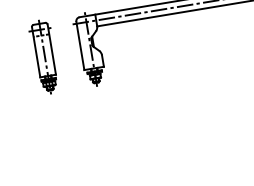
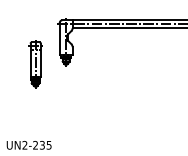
part: (44, 57) -> (35, 64), moved

